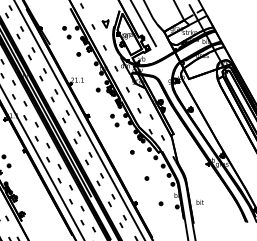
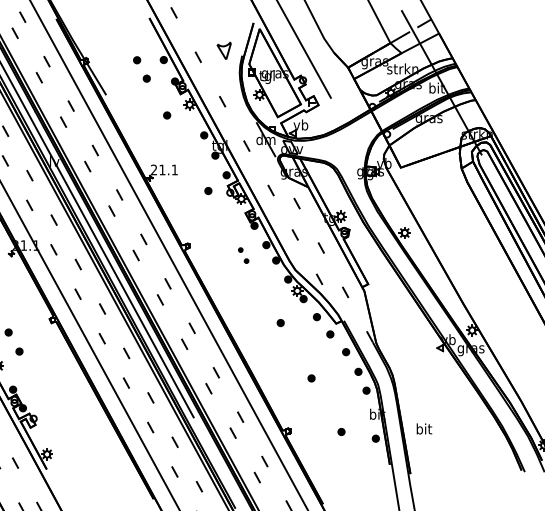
part: (114, 120) -> (242, 255), size x0.6

